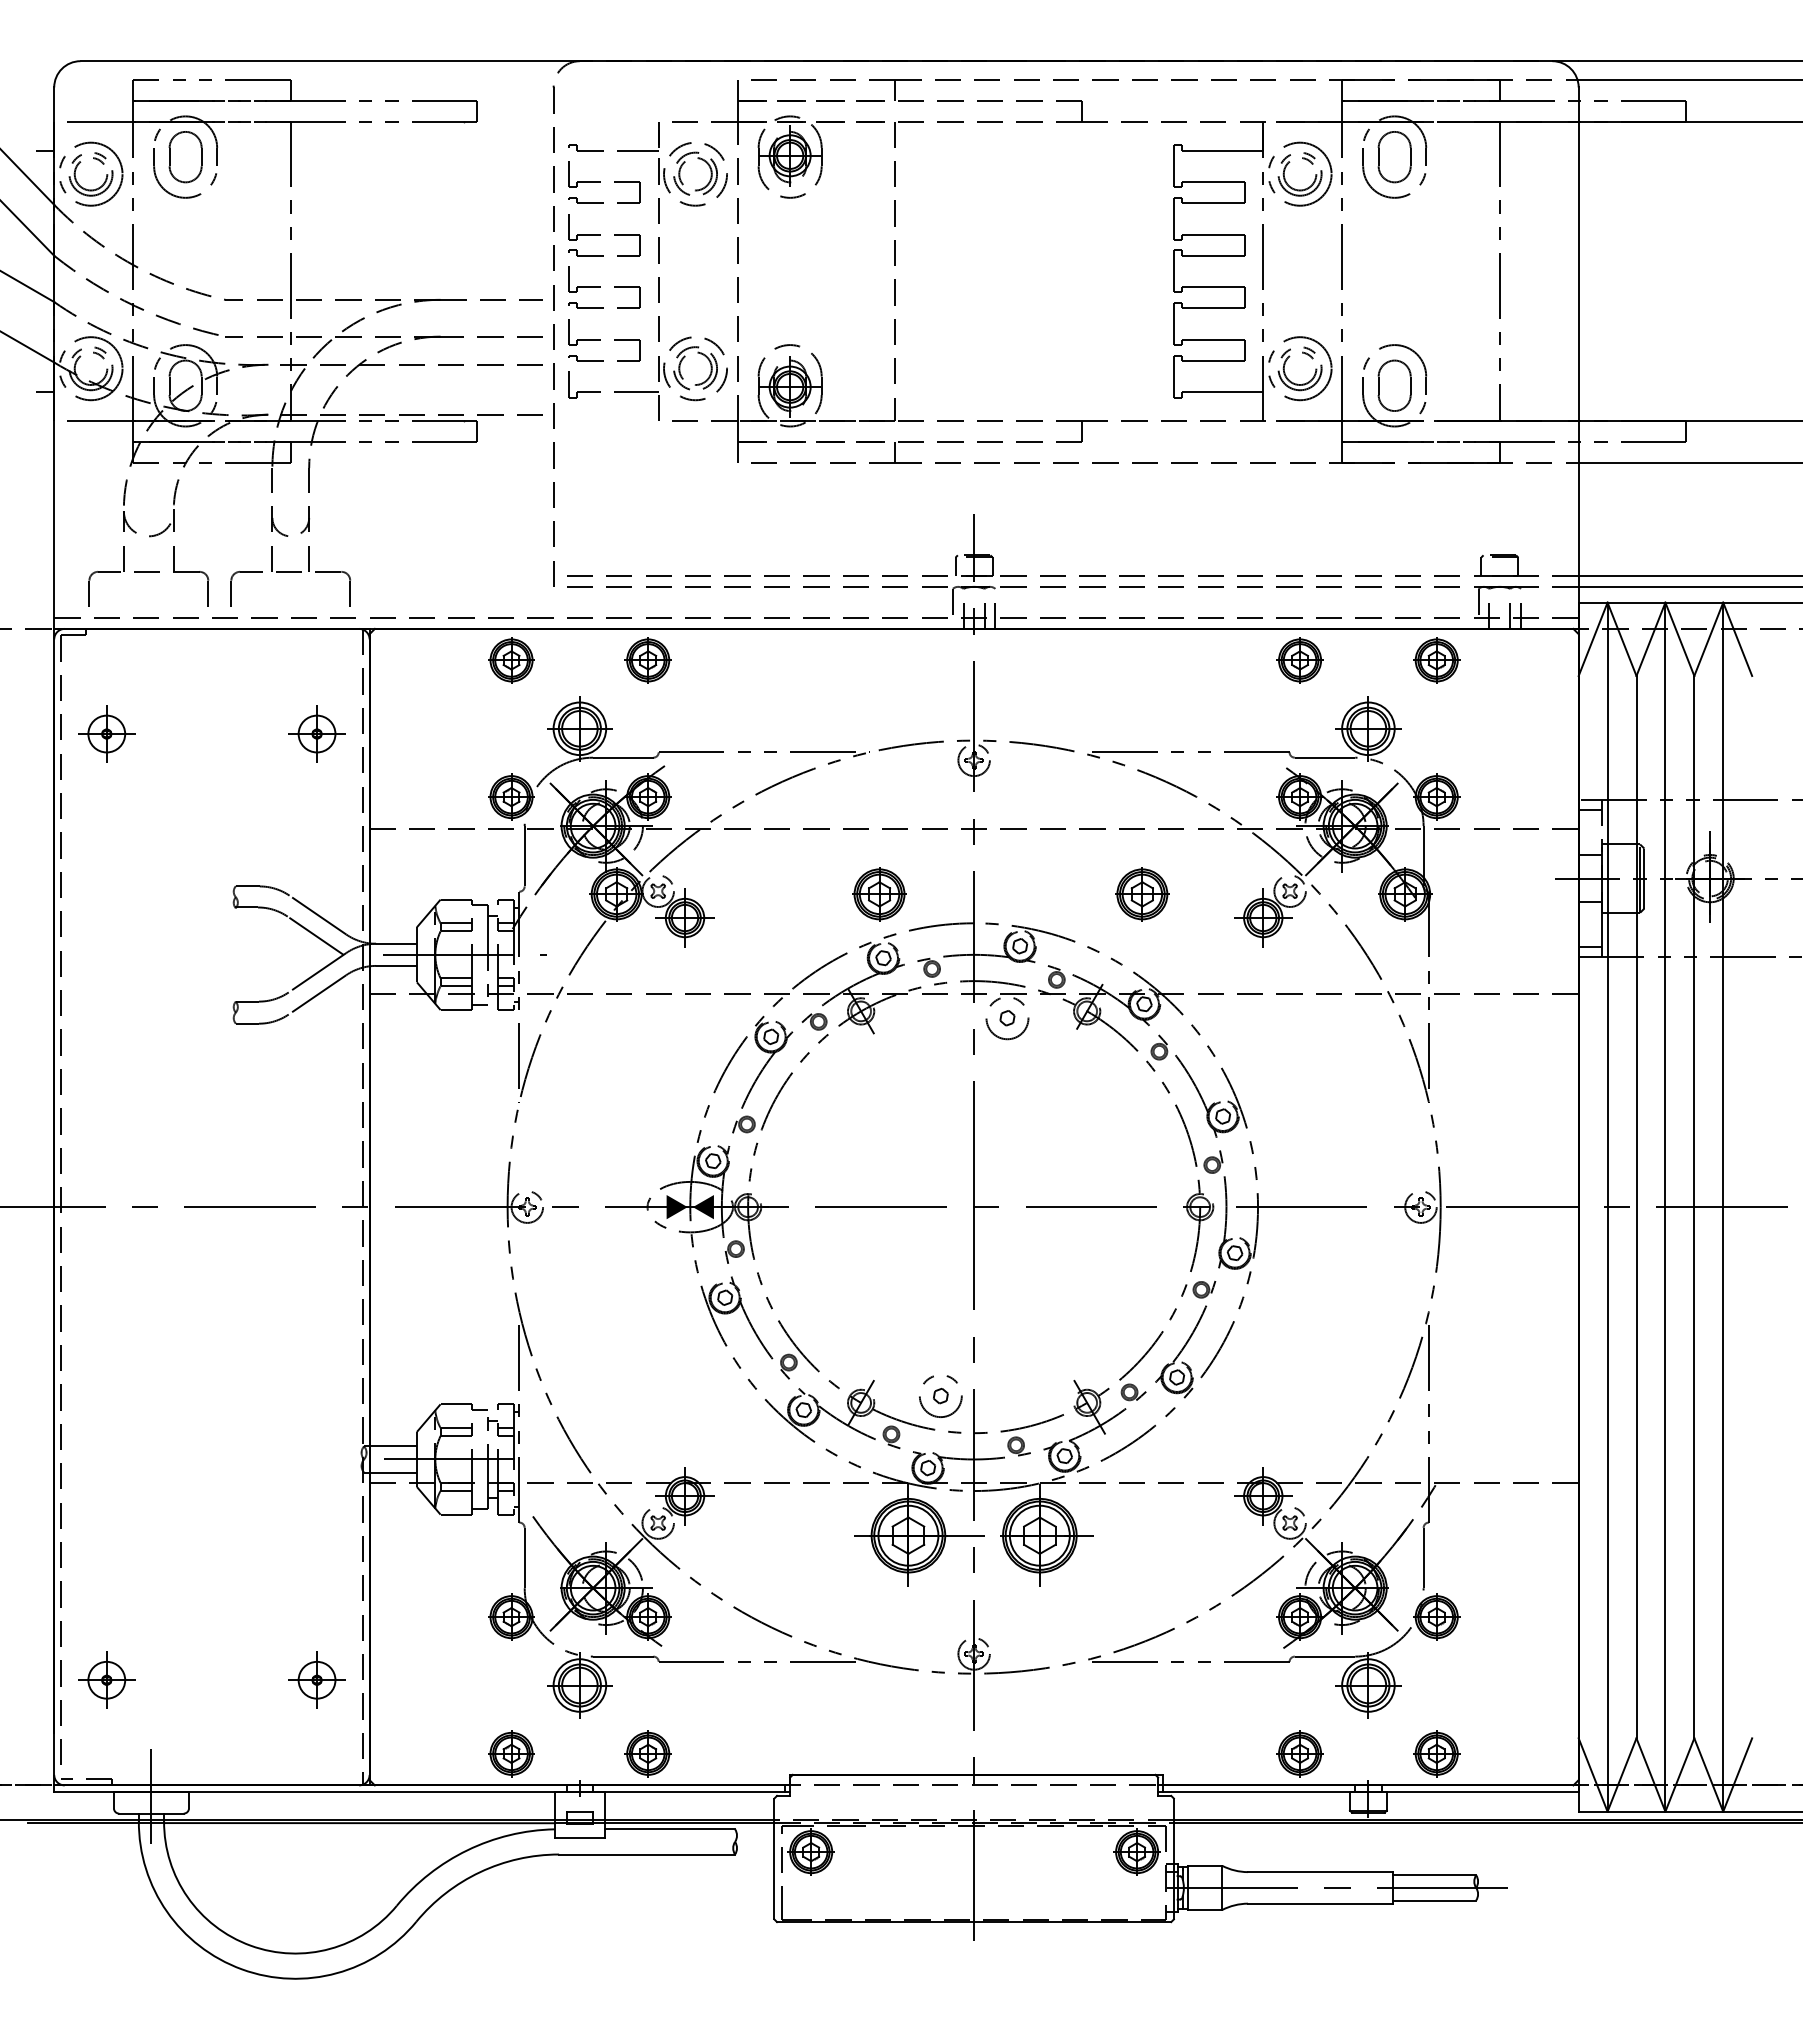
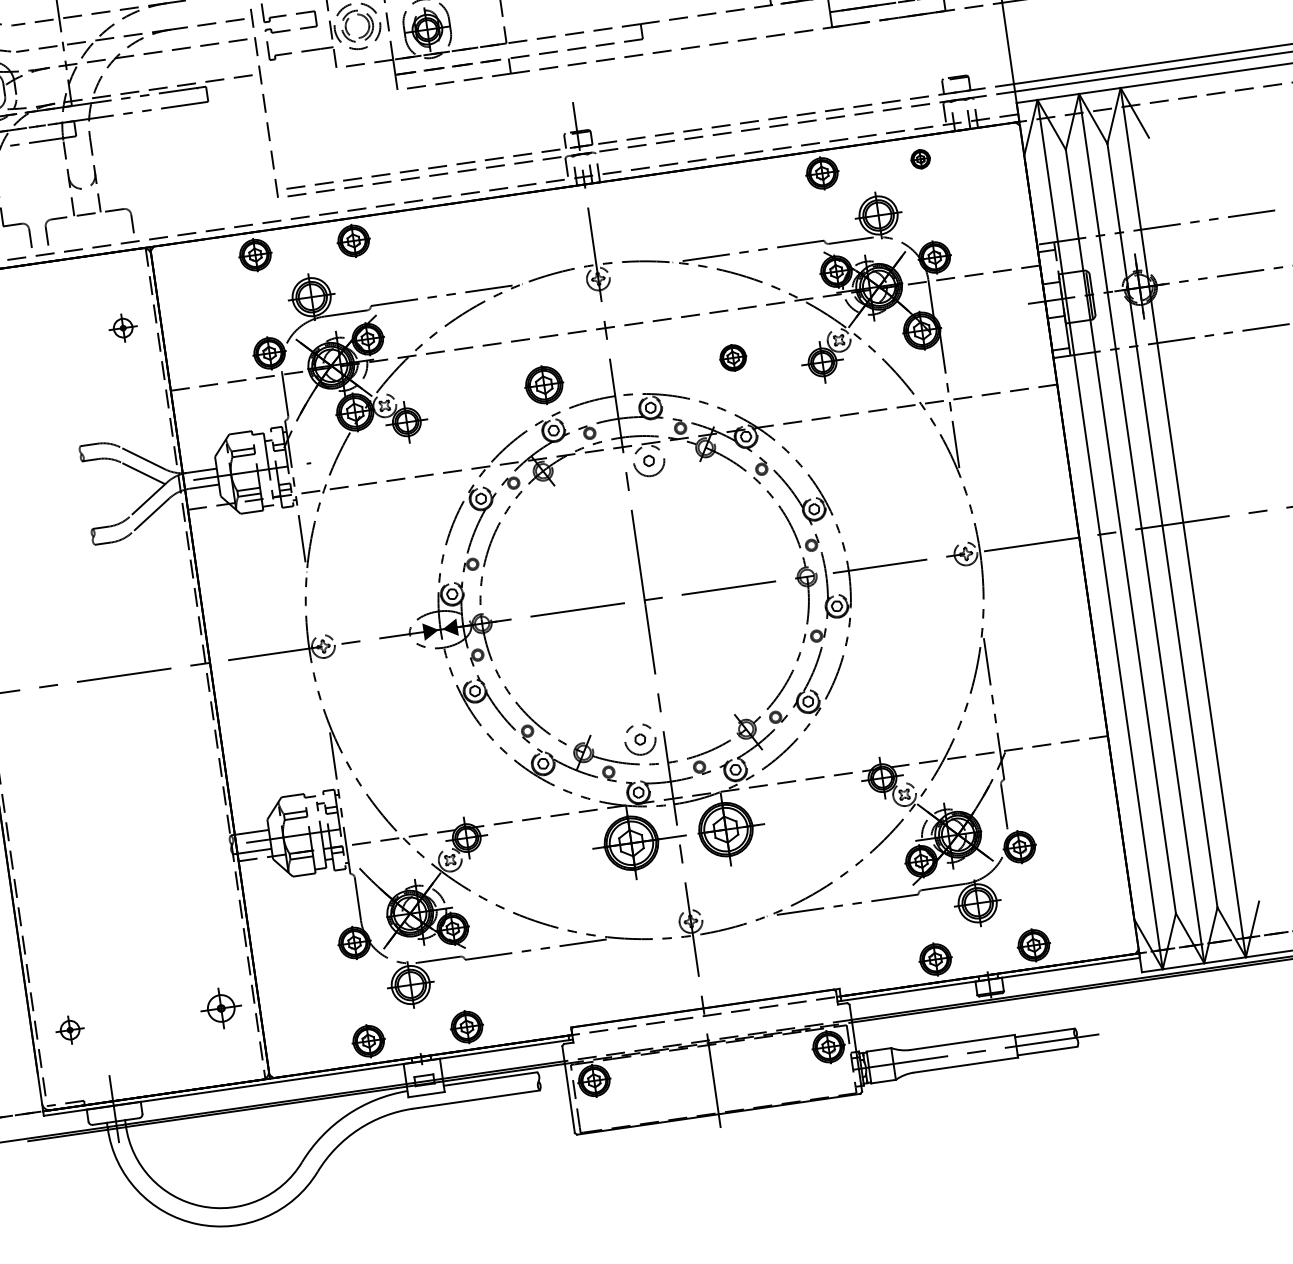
part: (1436, 660) -> (920, 159), size x0.6
part: (316, 733) -> (122, 327), size x0.7
part: (1142, 894) -> (733, 358), size x0.7
part: (106, 1679) -> (69, 1029), size x0.7

